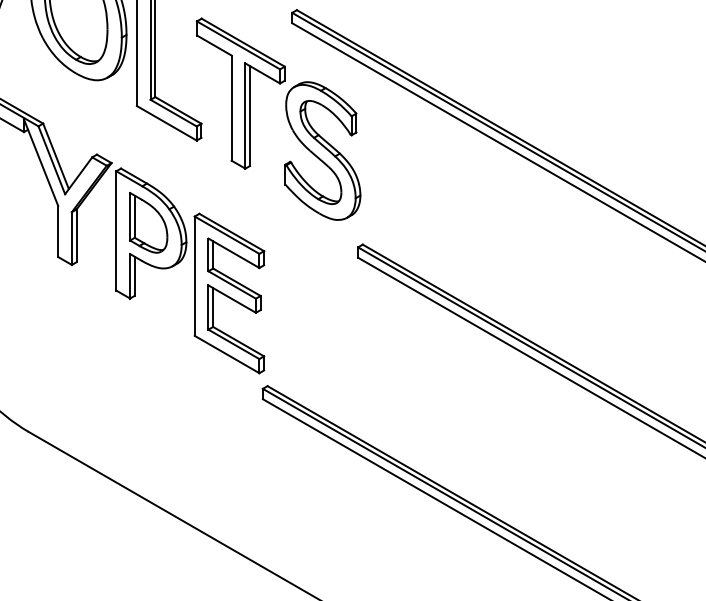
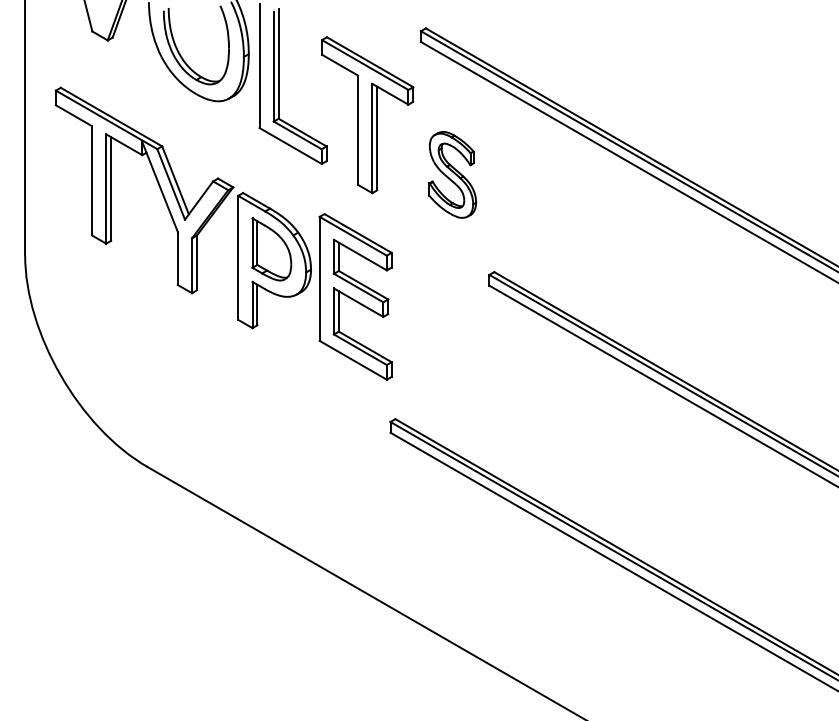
part: (322, 150) -> (452, 174), size x0.6
part: (229, 293) -> (355, 296), moved

